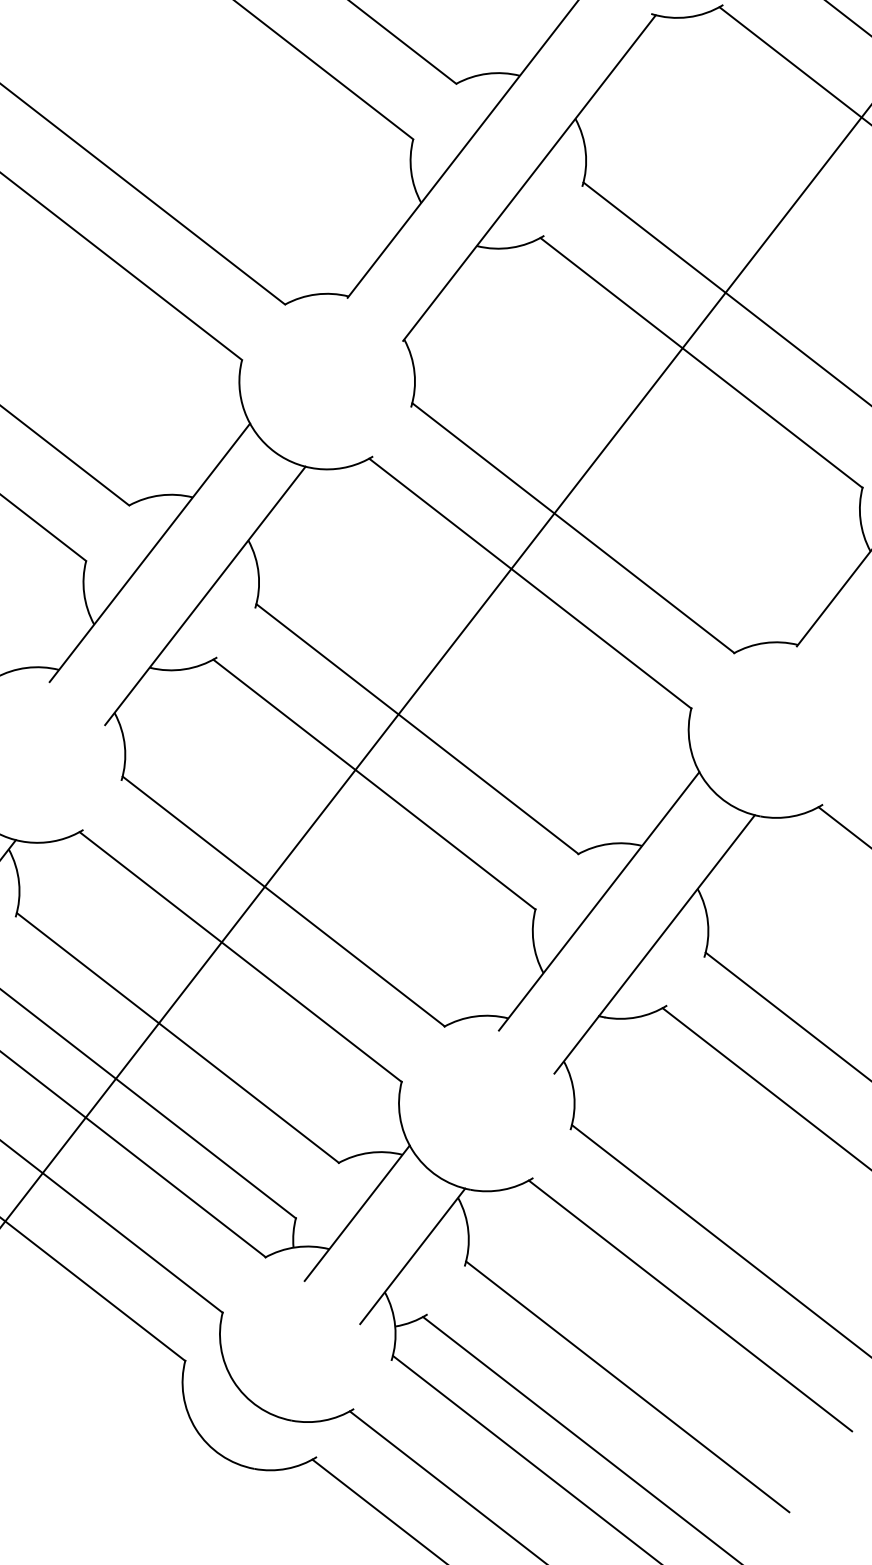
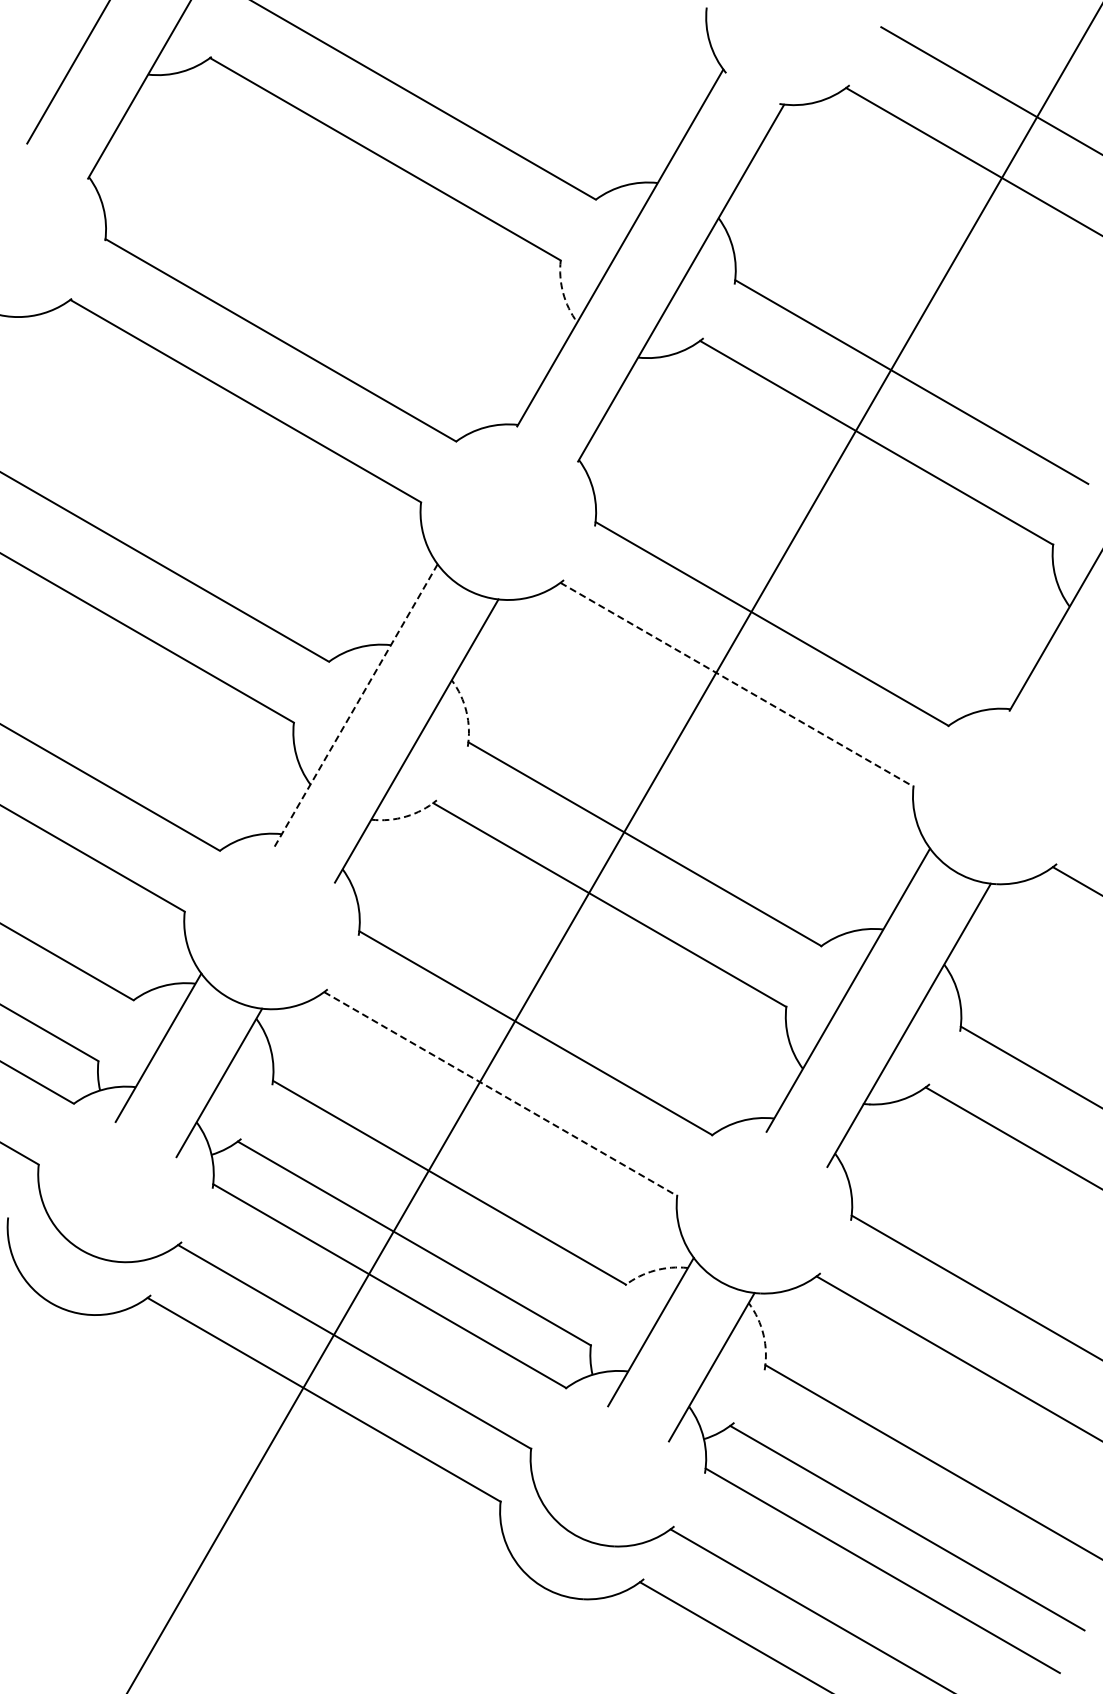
arc: (411, 172) -> (563, 293), solid -> dashed
line: (149, 553) -> (355, 706), solid -> dashed
arc: (258, 573) -> (466, 711), solid -> dashed
line: (529, 583) -> (736, 684), solid -> dashed
arc: (185, 669) -> (406, 816), solid -> dashed
line: (240, 957) -> (500, 1094), solid -> dashed
arc: (369, 1152) -> (654, 1270), solid -> dashed
arc: (468, 1231) -> (763, 1335), solid -> dashed

